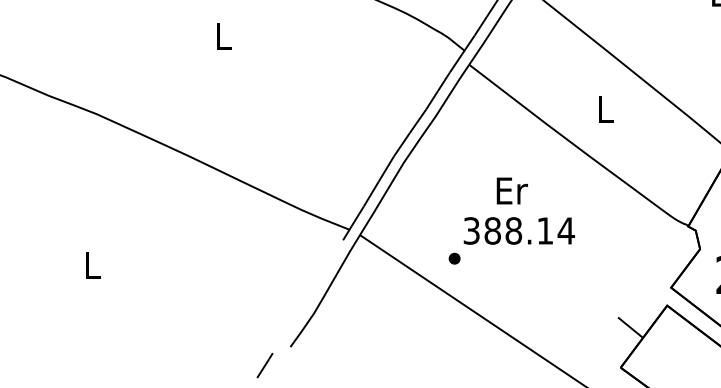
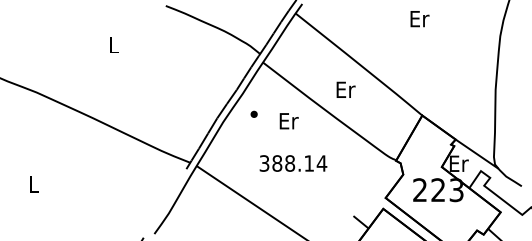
text: (604, 109) -> (345, 89), L -> Er
text: (511, 191) -> (288, 121), moved
part: (453, 257) -> (253, 113), moved

